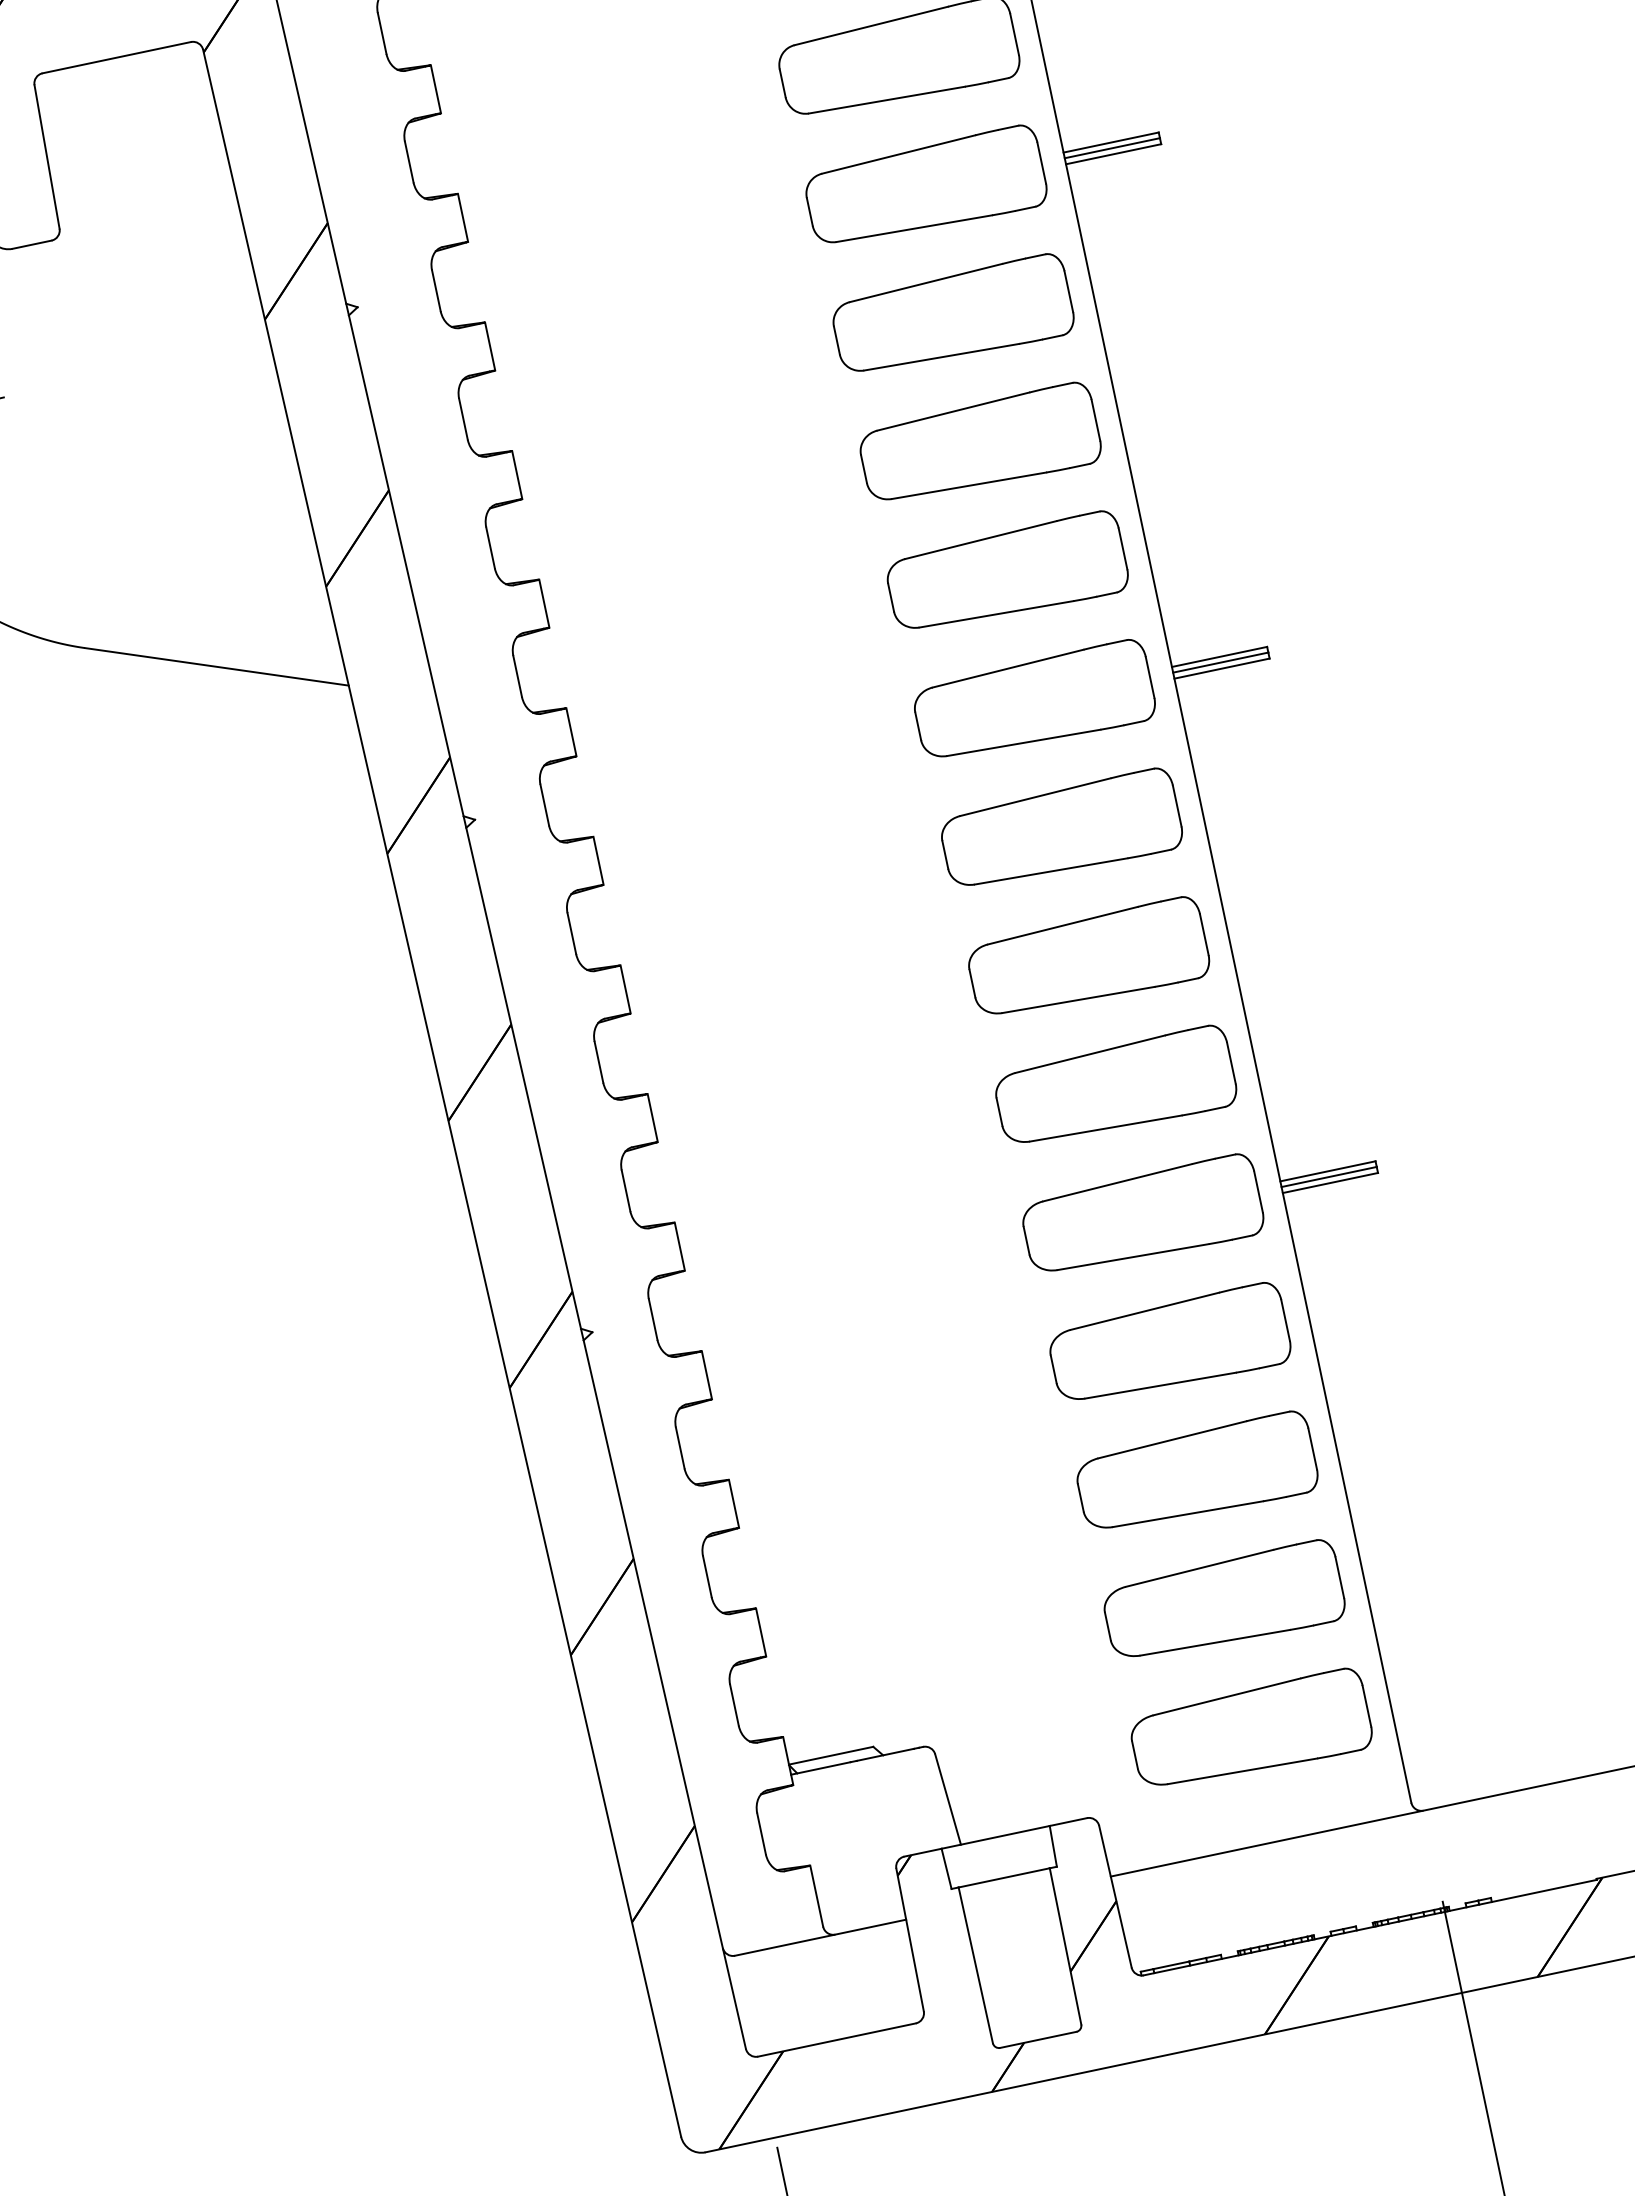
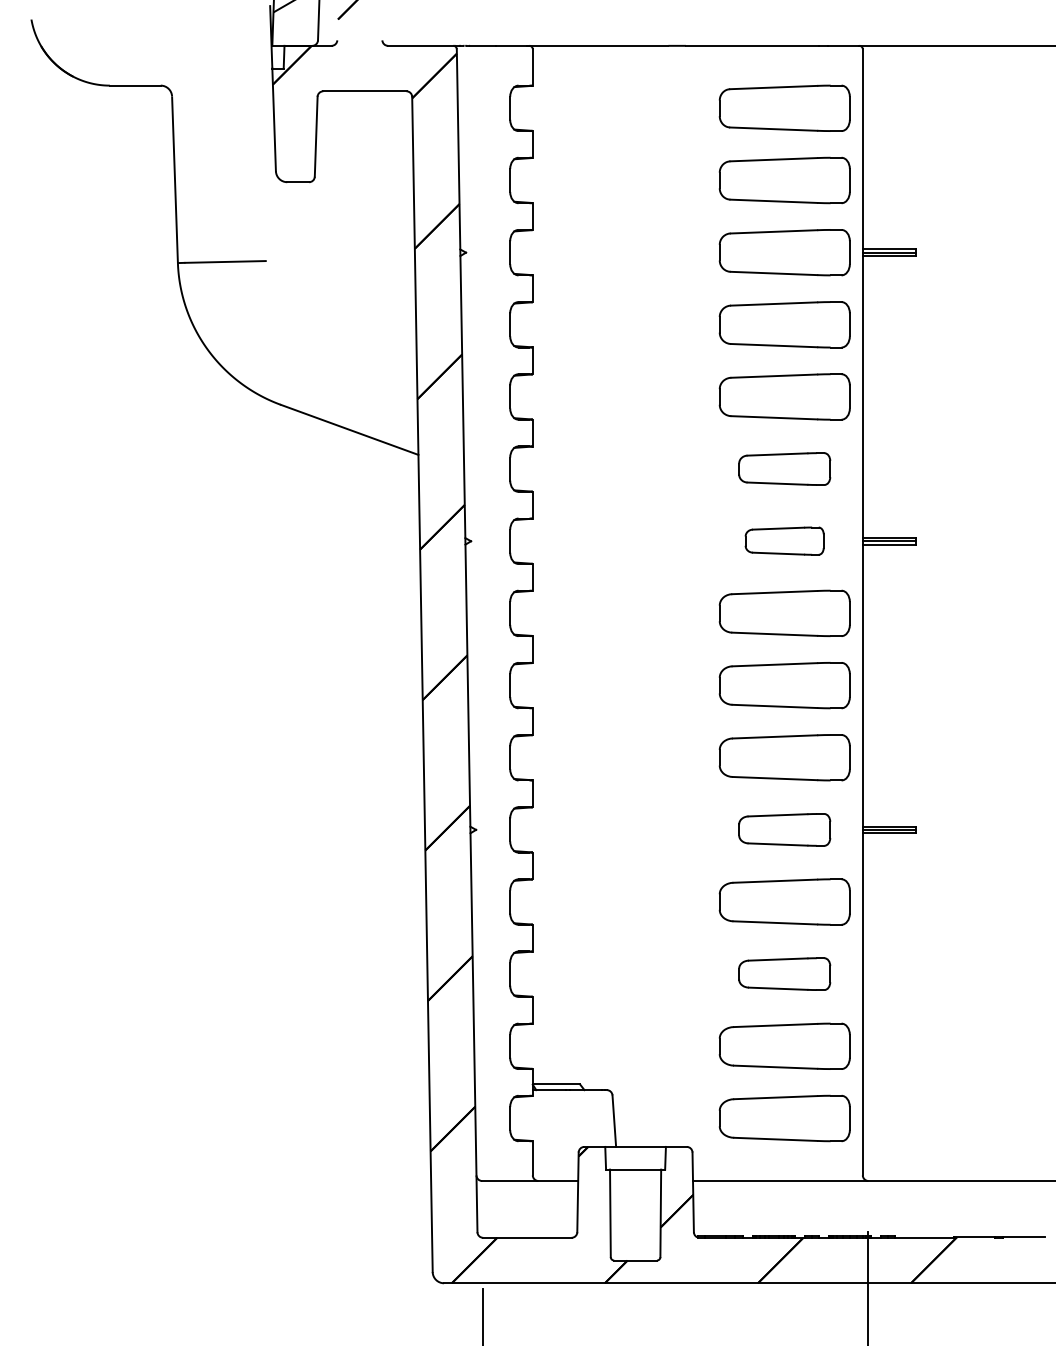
part: (1006, 572) -> (784, 468), size x0.7
part: (1033, 700) -> (784, 540), size x0.6
part: (1141, 1215) -> (784, 829), size x0.7
part: (1195, 1472) -> (784, 973), size x0.7

